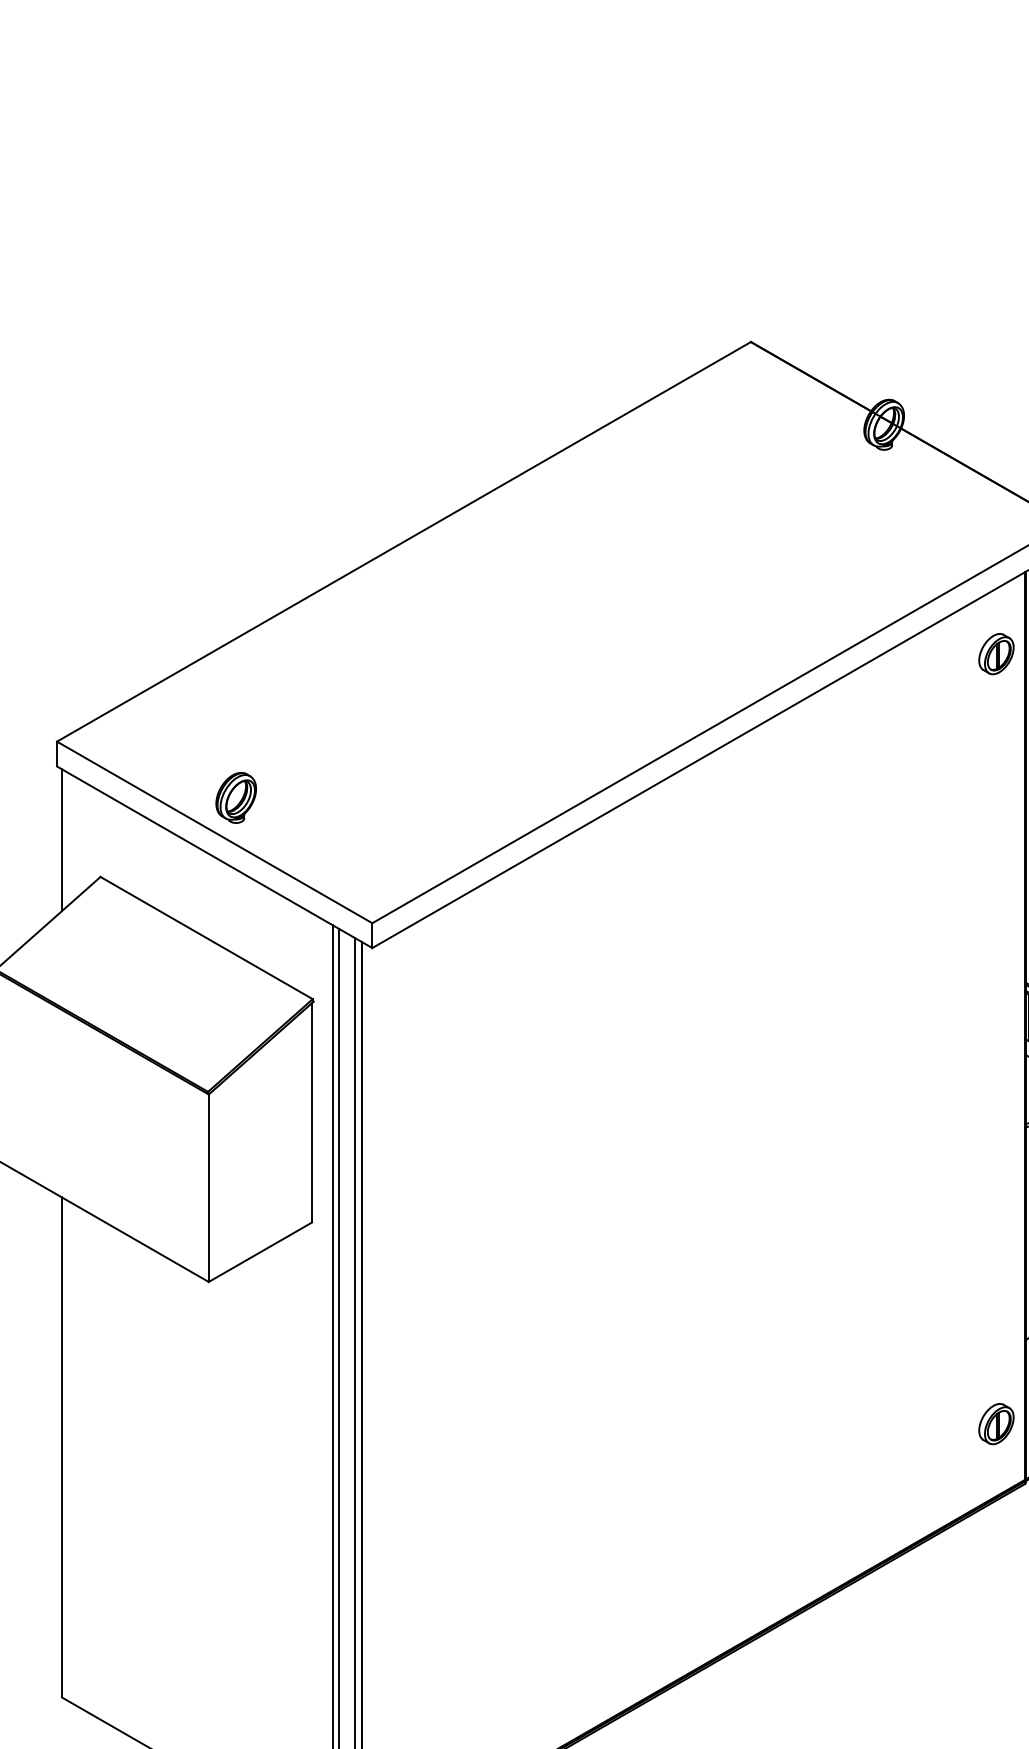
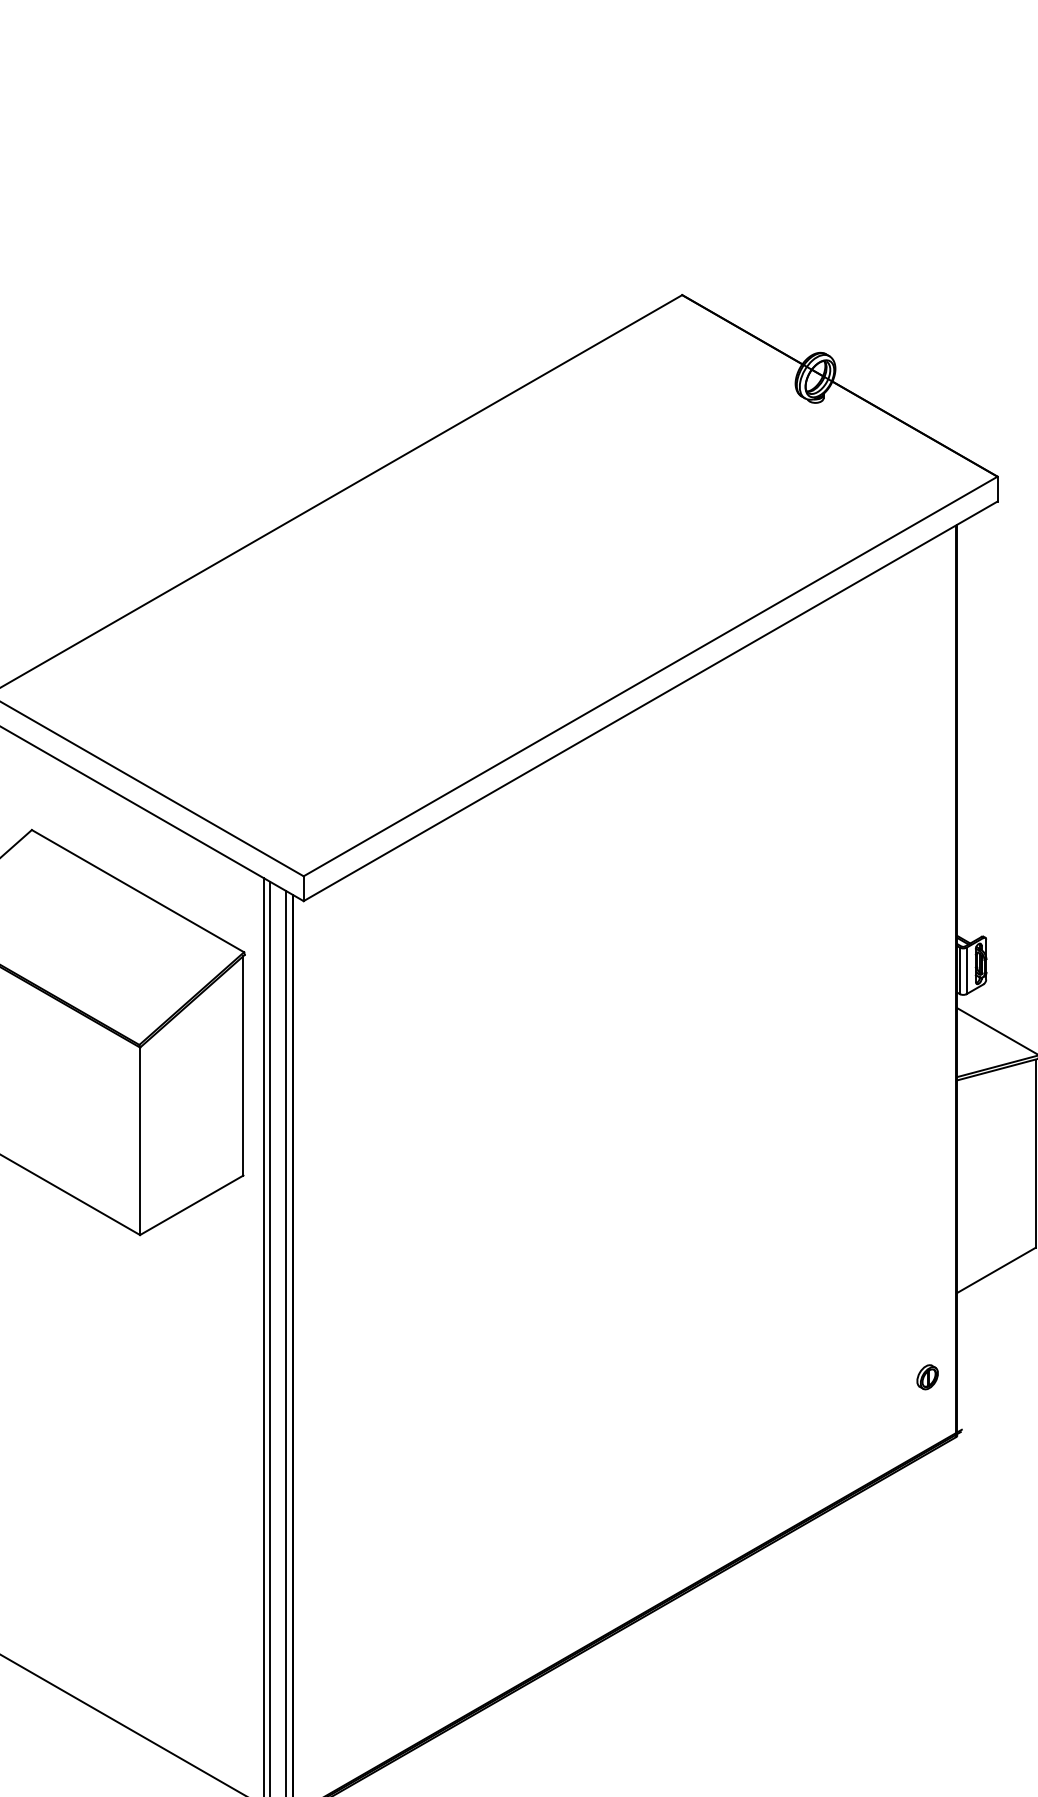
part: (996, 654) -> (927, 607), removed
part: (236, 797) -> (167, 750), removed
part: (996, 1424) -> (927, 1377), size x0.6

